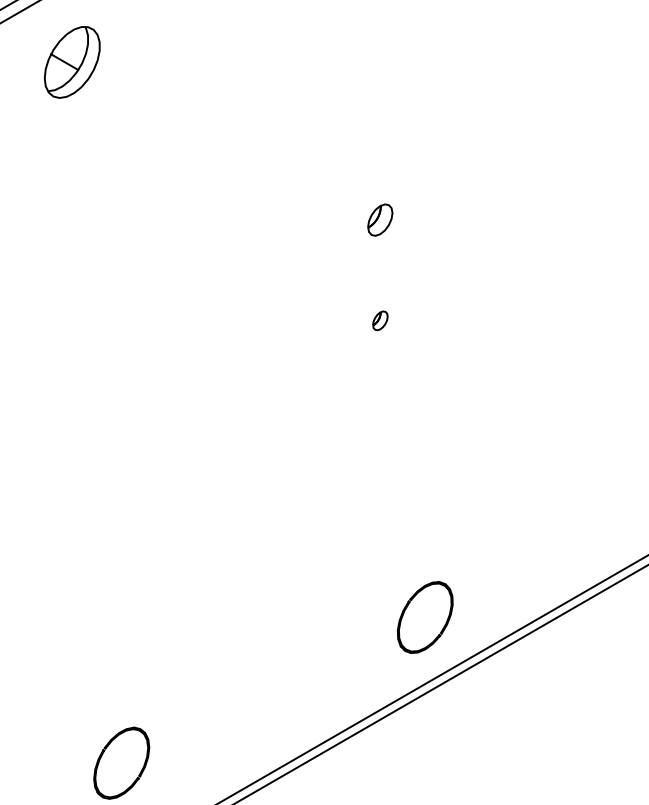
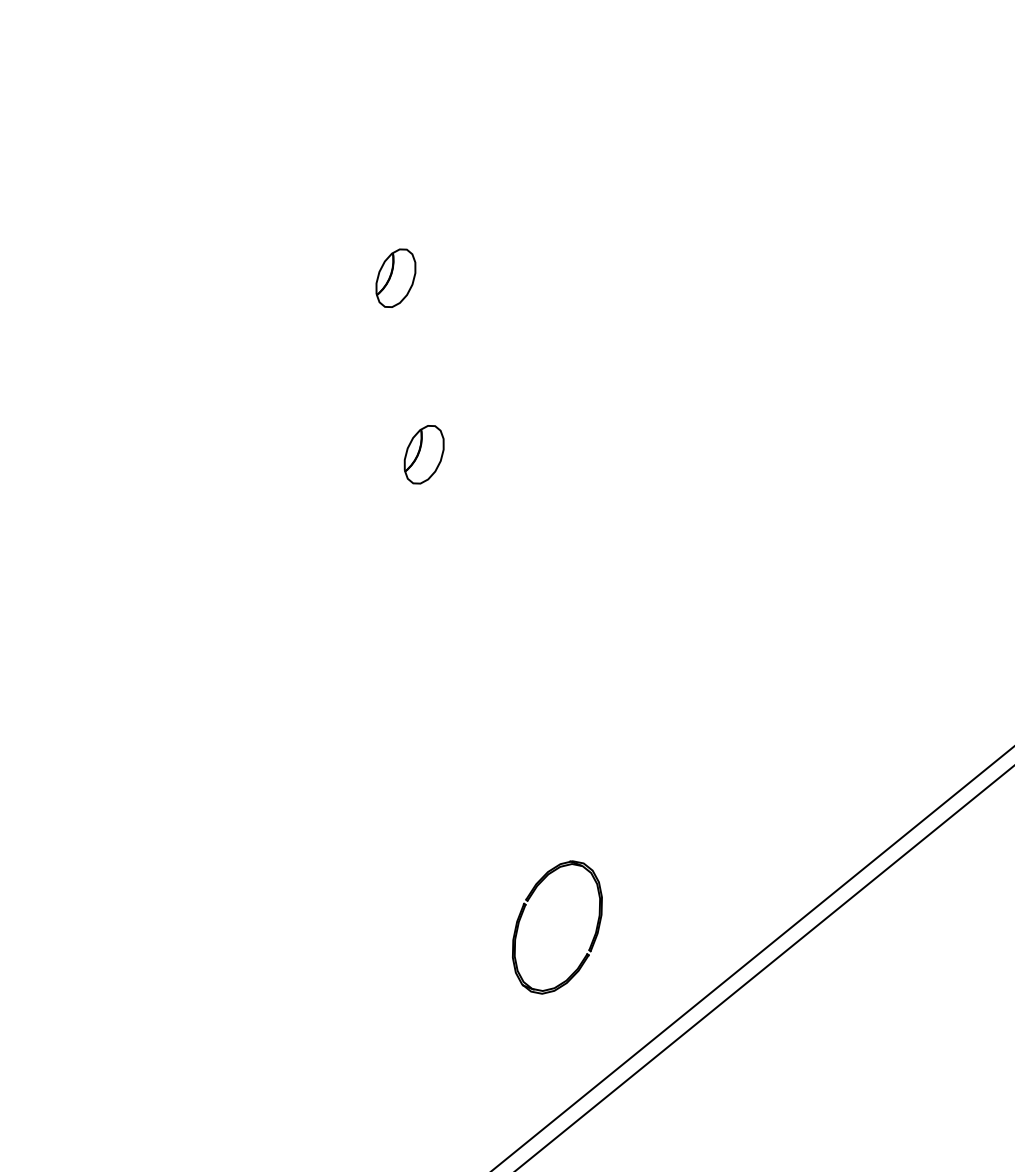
part: (380, 320) -> (424, 454), size x1.67
part: (424, 616) -> (555, 925), moved

